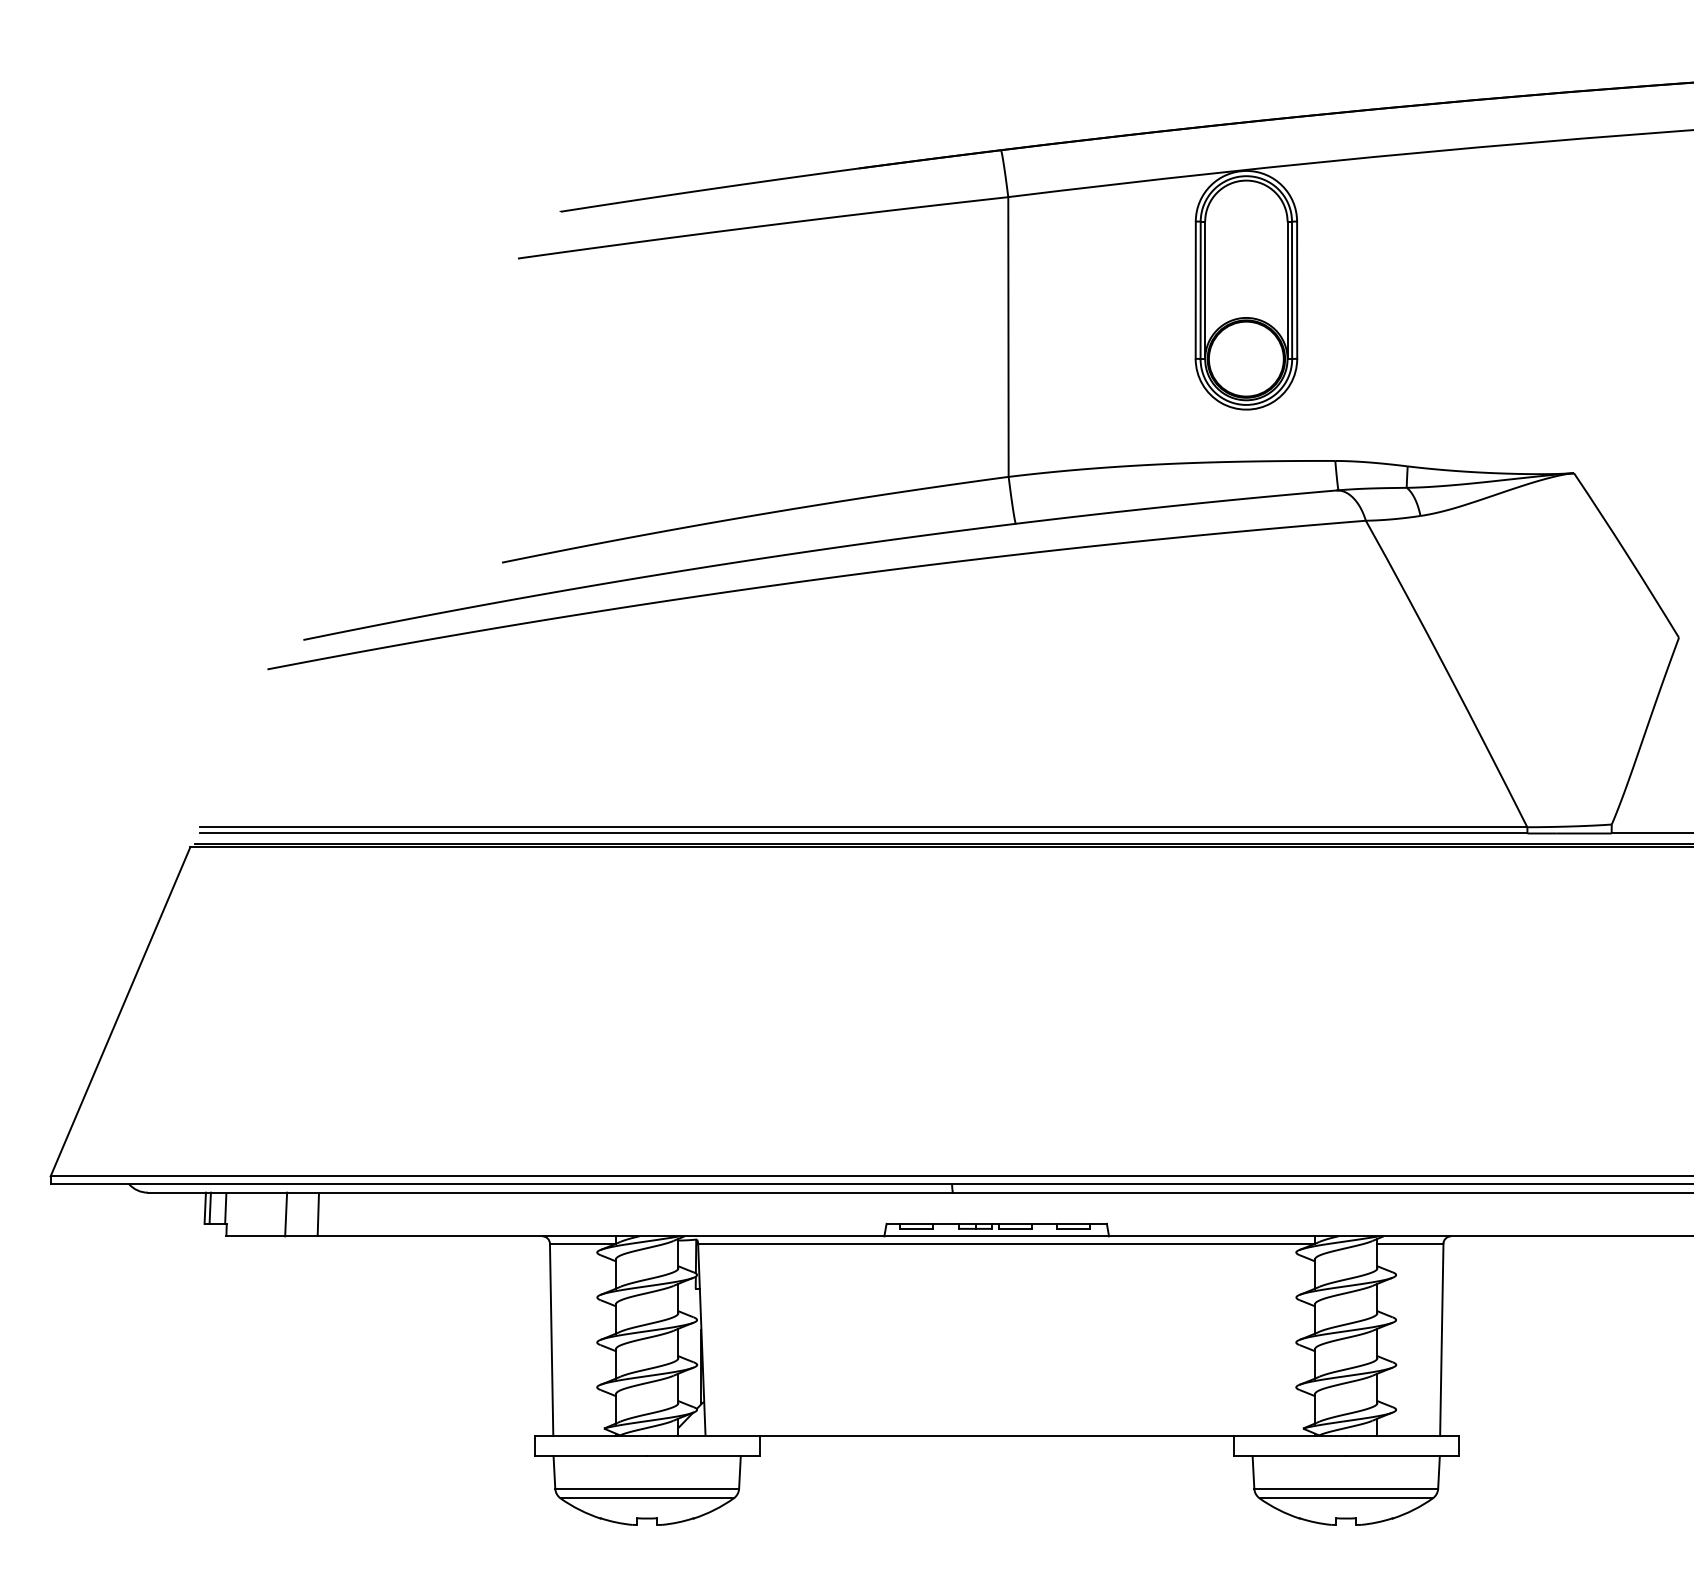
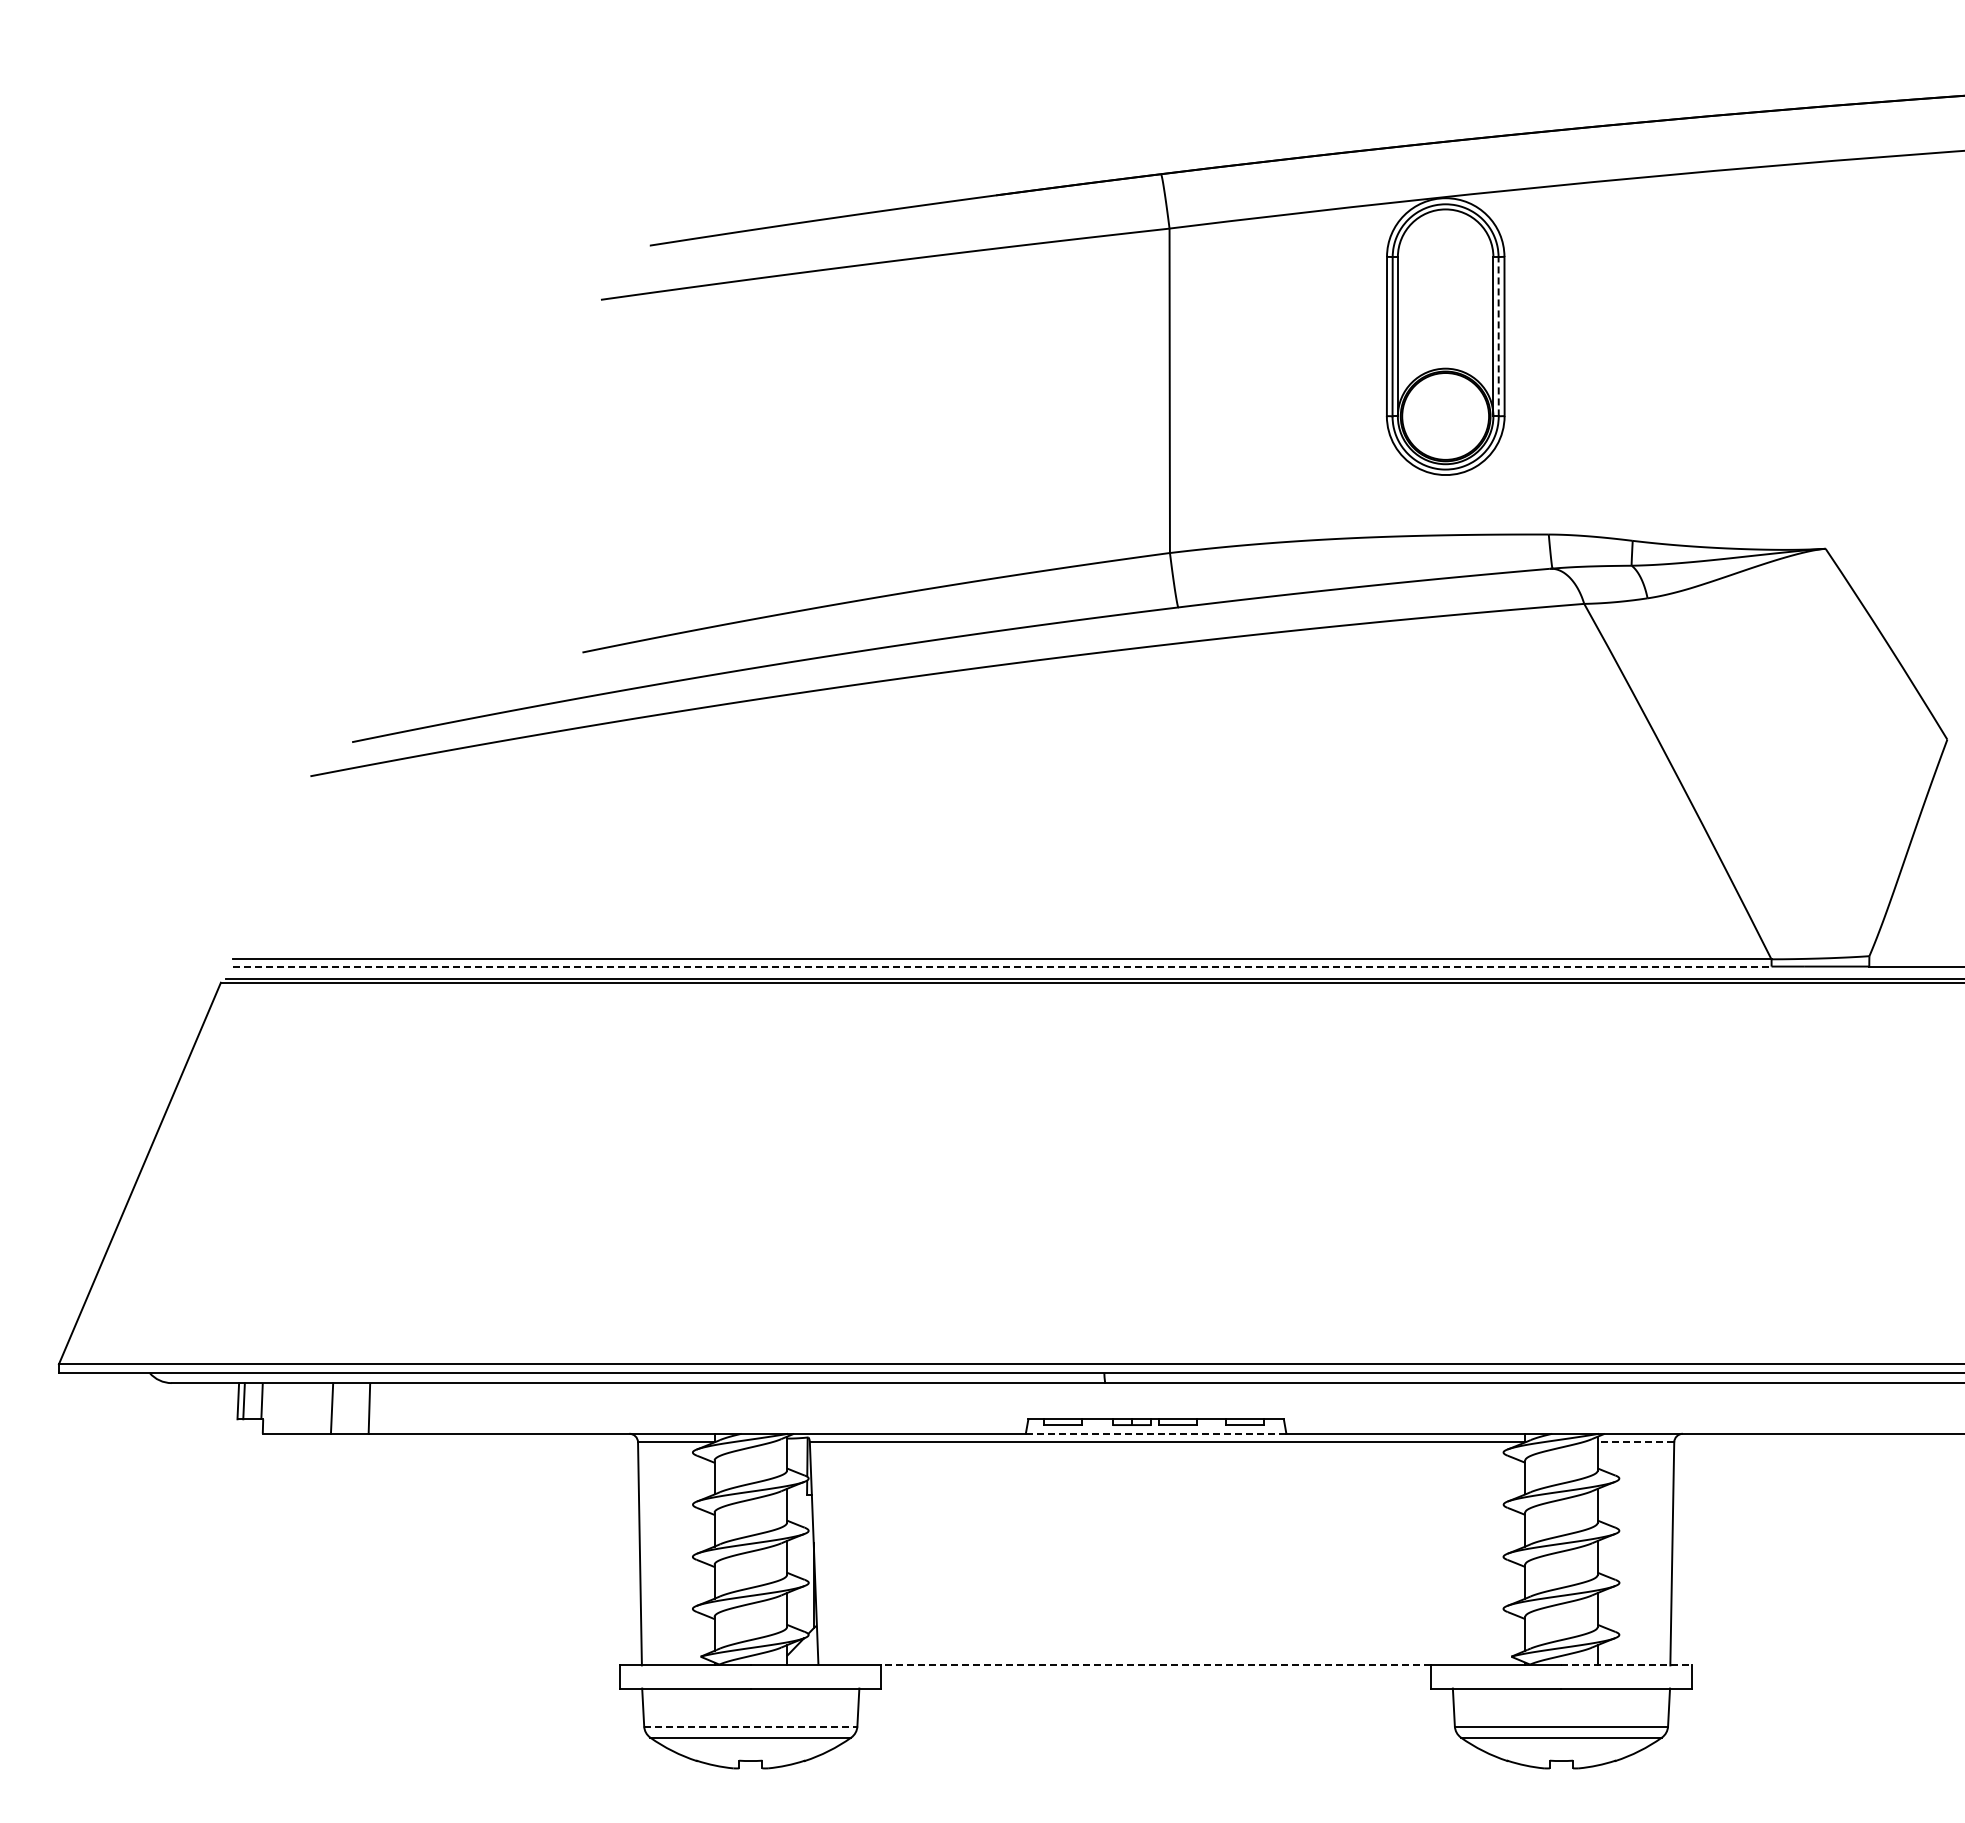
line: (1291, 290) -> (1498, 336), solid -> dashed
line: (864, 833) -> (1002, 966), solid -> dashed
line: (996, 1236) -> (1155, 1433), solid -> dashed
line: (1410, 1243) -> (1635, 1442), solid -> dashed
line: (996, 1436) -> (1155, 1665), solid -> dashed
line: (1403, 1436) -> (1627, 1665), solid -> dashed
line: (646, 1488) -> (750, 1726), solid -> dashed

